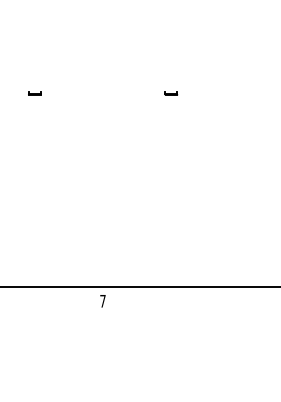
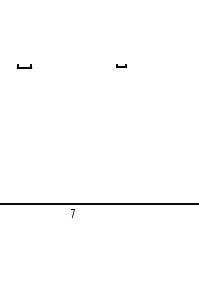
part: (34, 92) -> (24, 65), size x1.6

